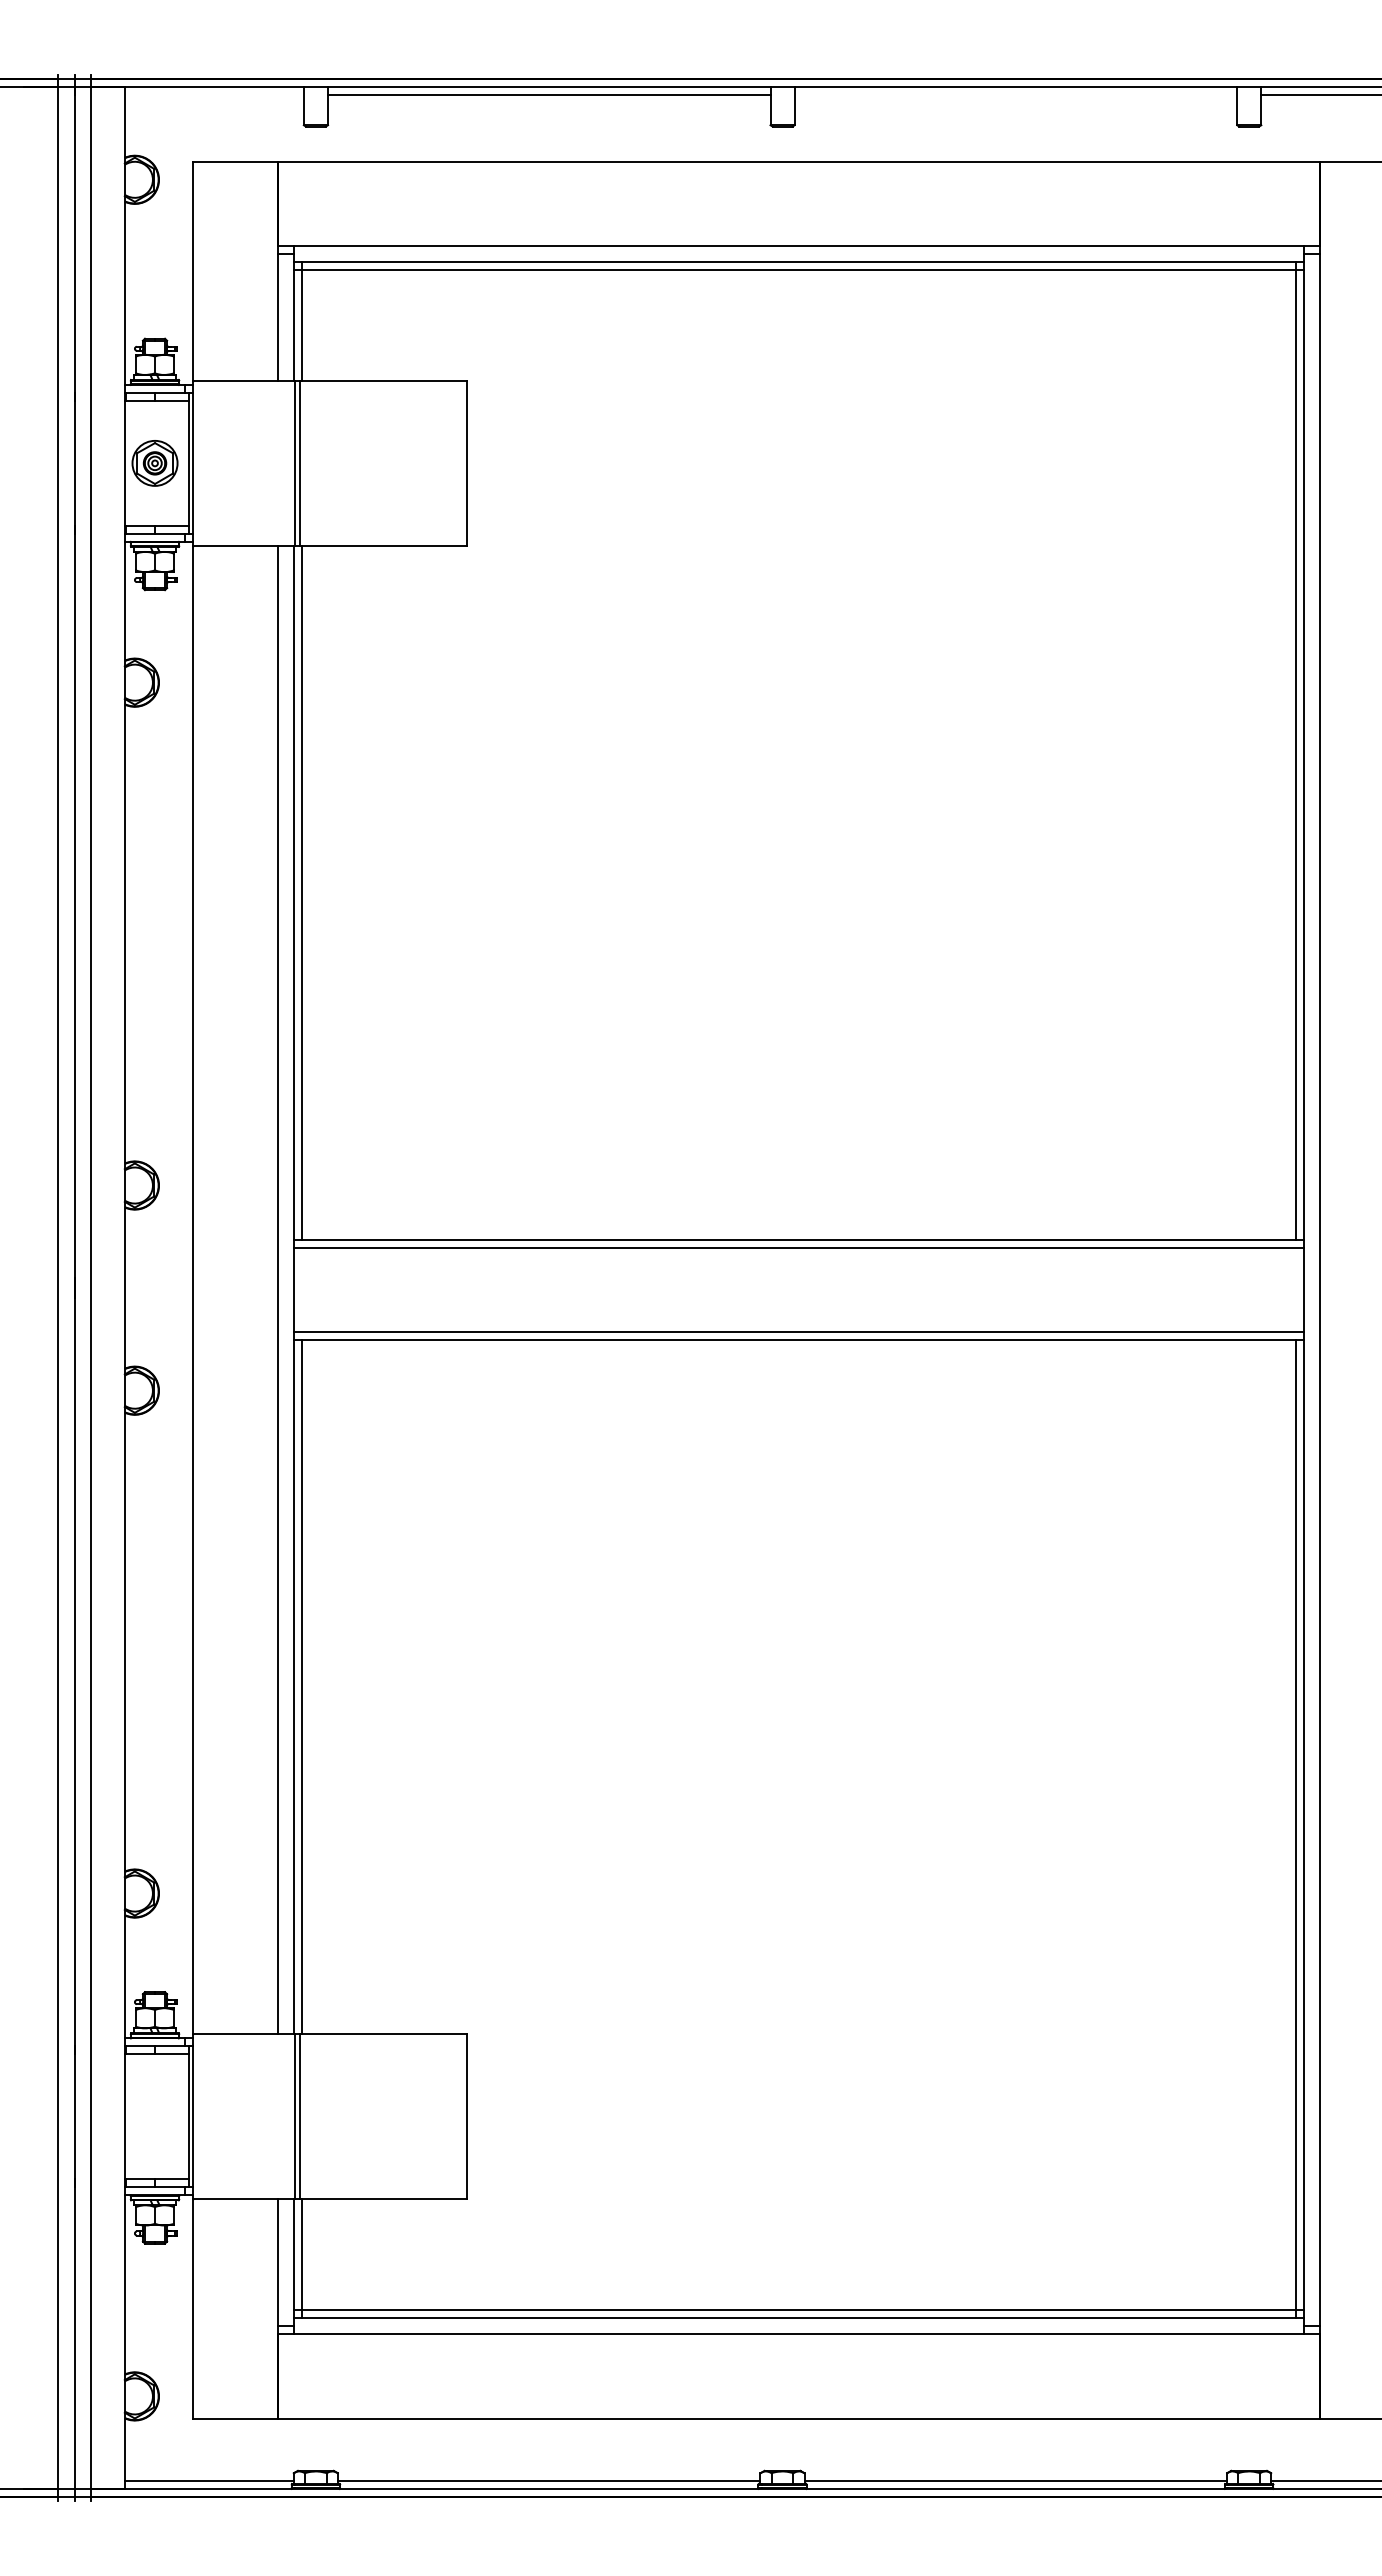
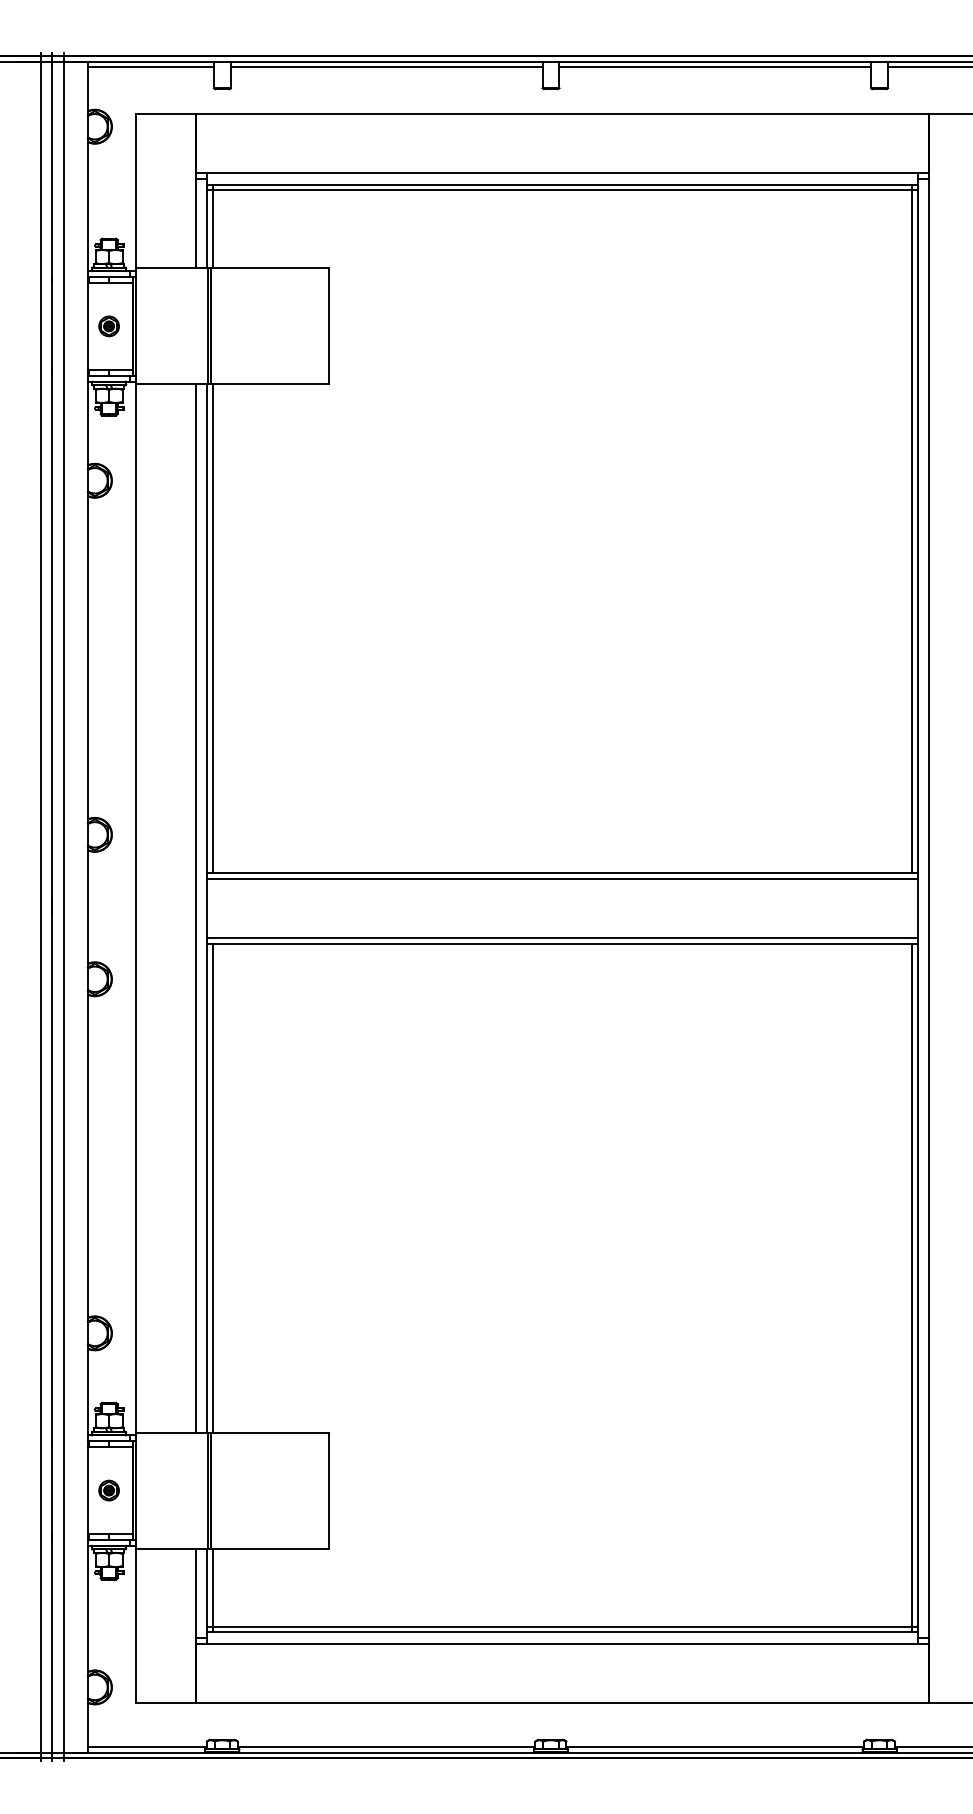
line: (213, 95) -> (150, 67), added
line: (1015, 95) -> (714, 67), added
part: (154, 463) -> (108, 326), size x0.62
part: (154, 2116) -> (108, 1490), added

